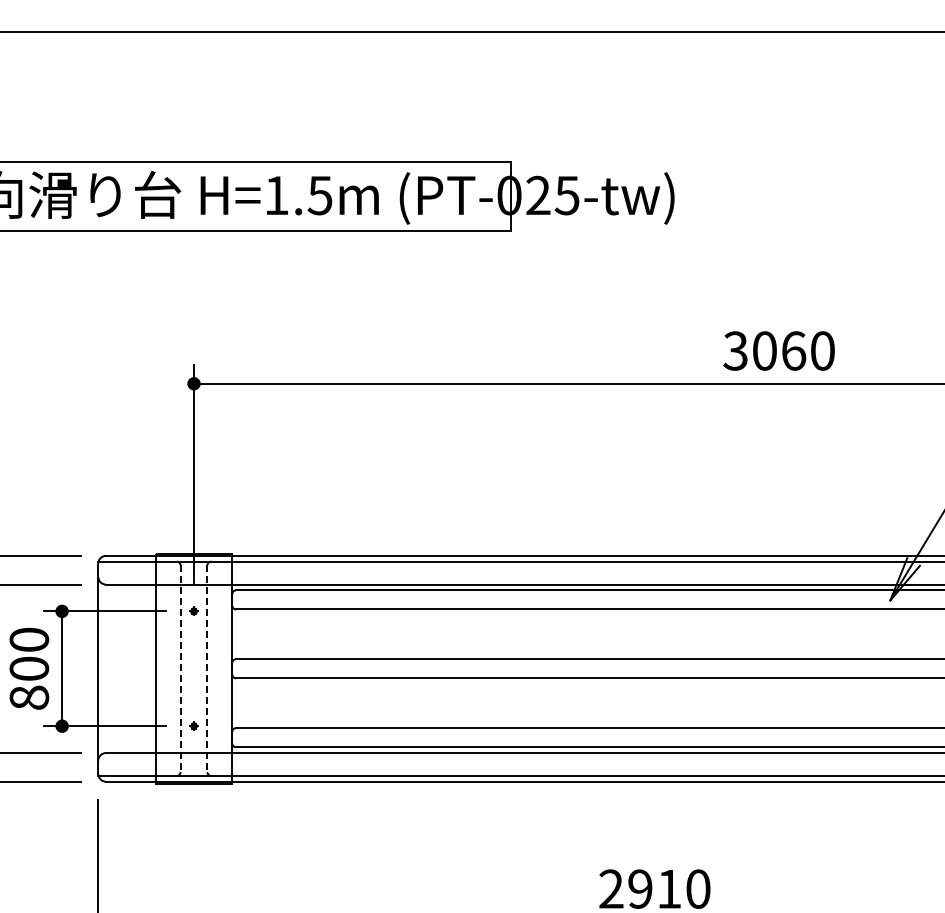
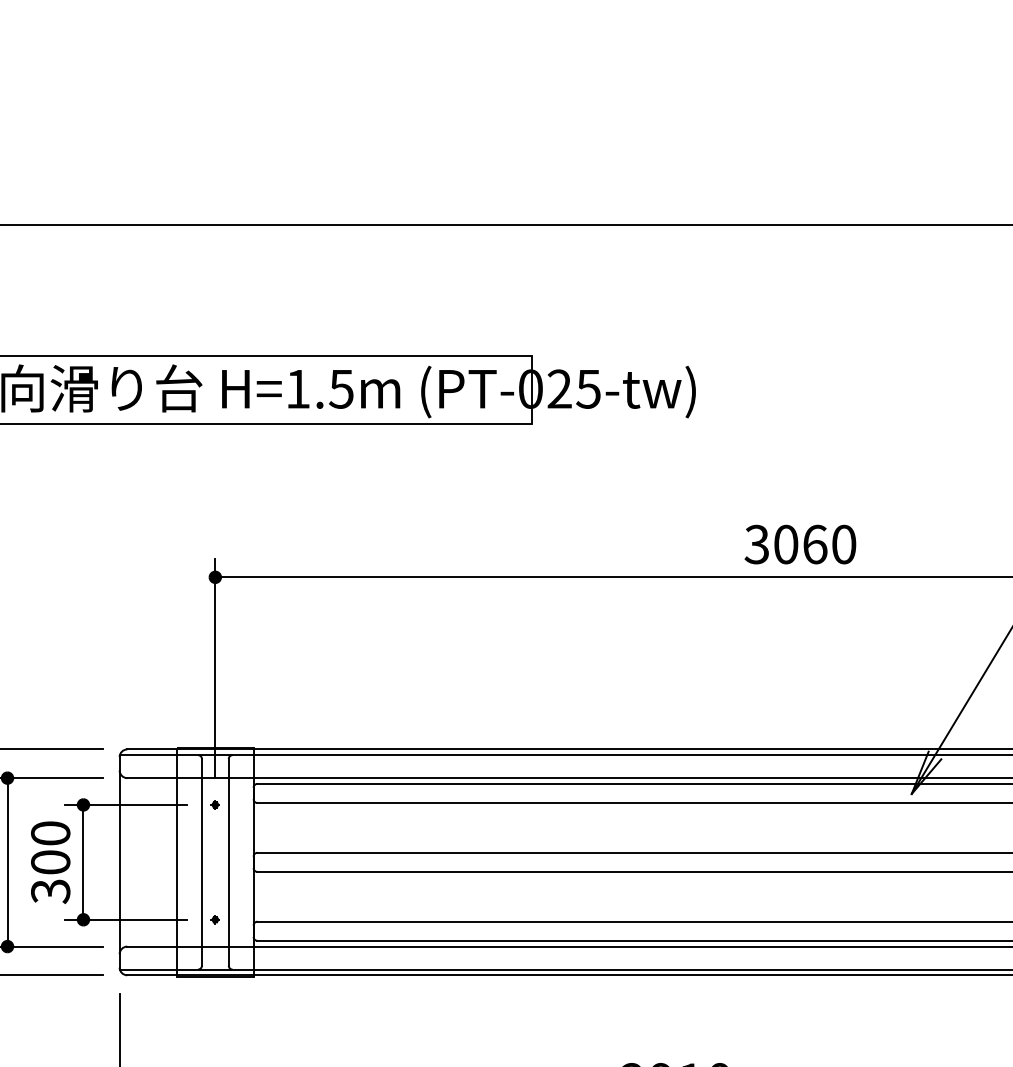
line: (180, 668) -> (201, 862), dashed -> solid
line: (207, 668) -> (228, 862), dashed -> solid
text: (29, 697) -> (50, 891), 800 -> 300

